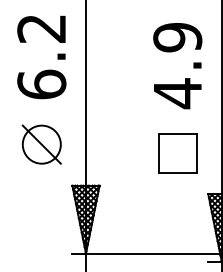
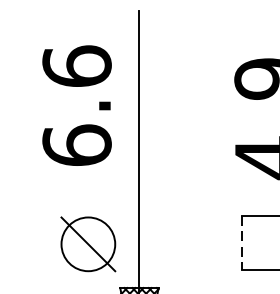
text: (41, 28) -> (76, 66), 6.2 -> 6.6
part: (41, 144) -> (87, 244), moved
line: (158, 154) -> (241, 244), solid -> dashed

